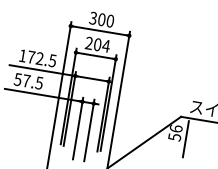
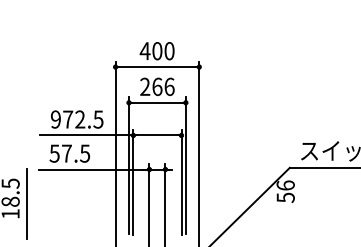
text: (92, 18) -> (144, 51), 300 -> 400
text: (102, 45) -> (163, 86), 204 -> 266
text: (22, 55) -> (55, 119), 172.5 -> 972.5
line: (185, 138) -> (301, 197), removed

